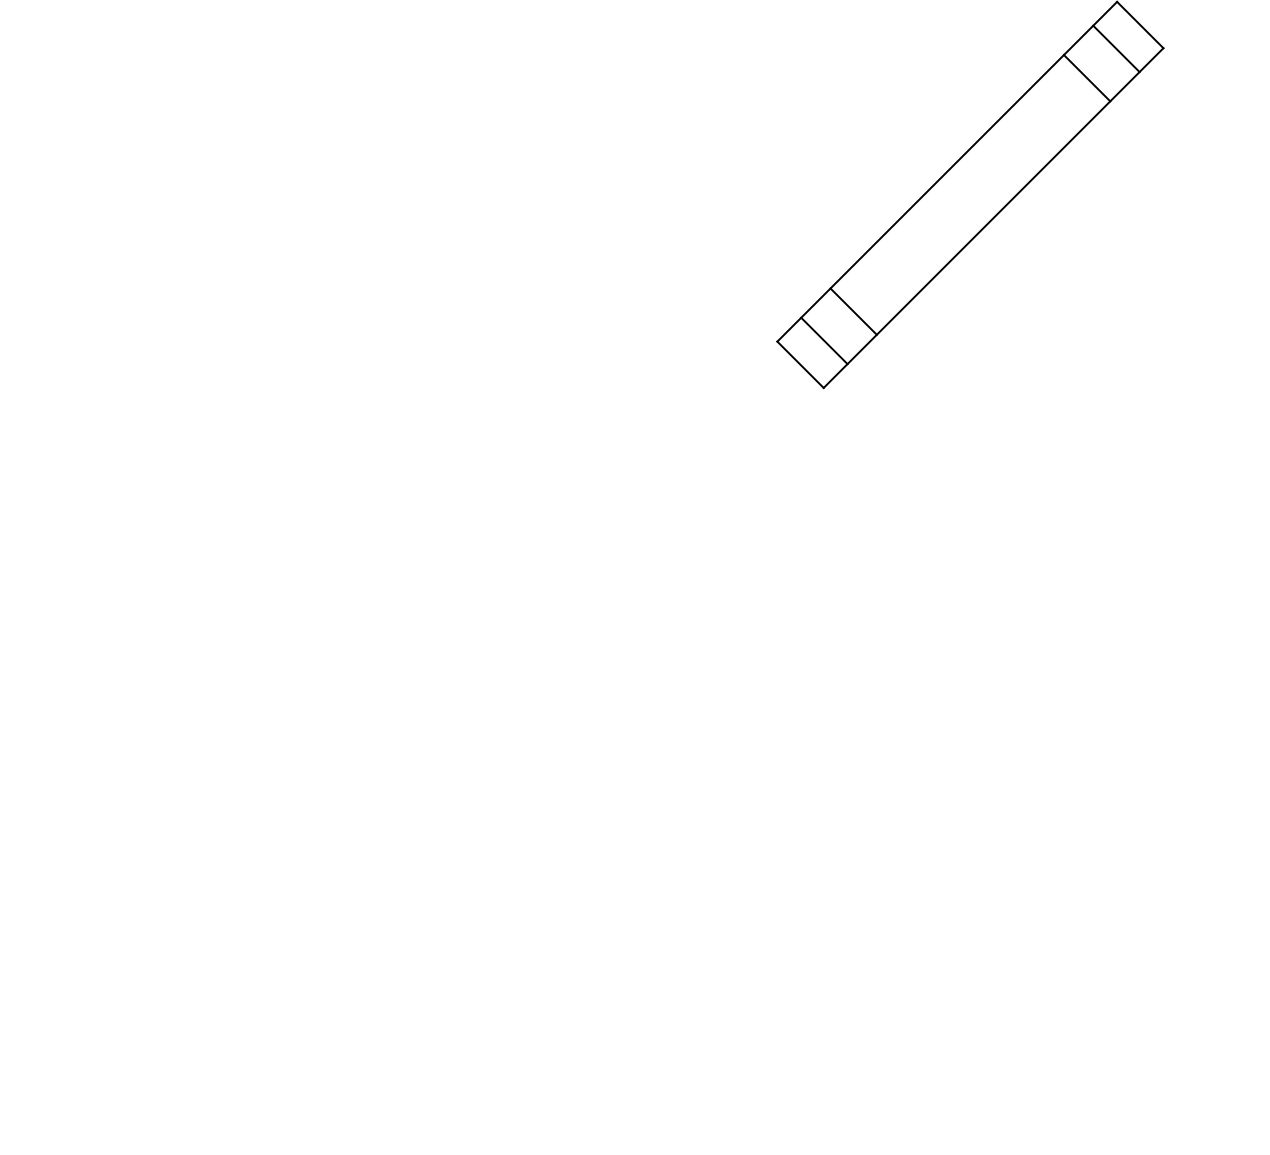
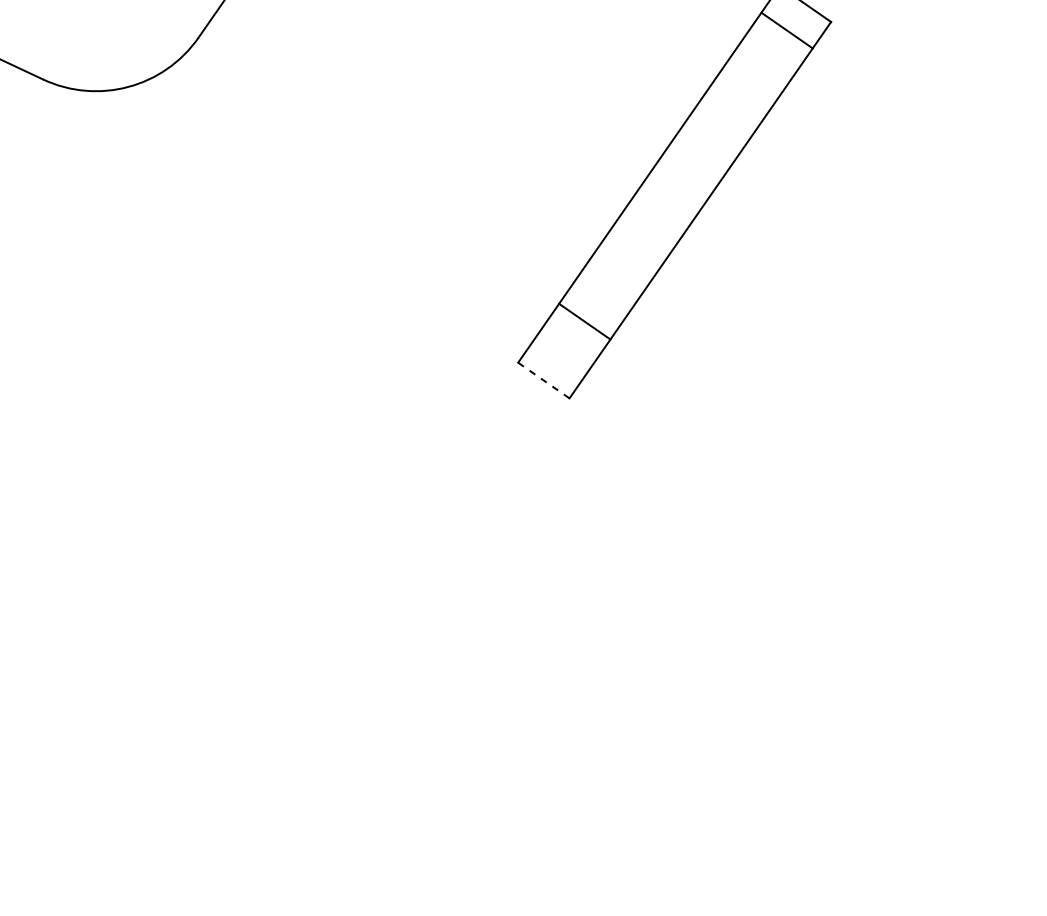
line: (1086, 78) -> (764, 63), removed
line: (824, 340) -> (562, 353), removed
line: (800, 364) -> (543, 380), solid -> dashed

